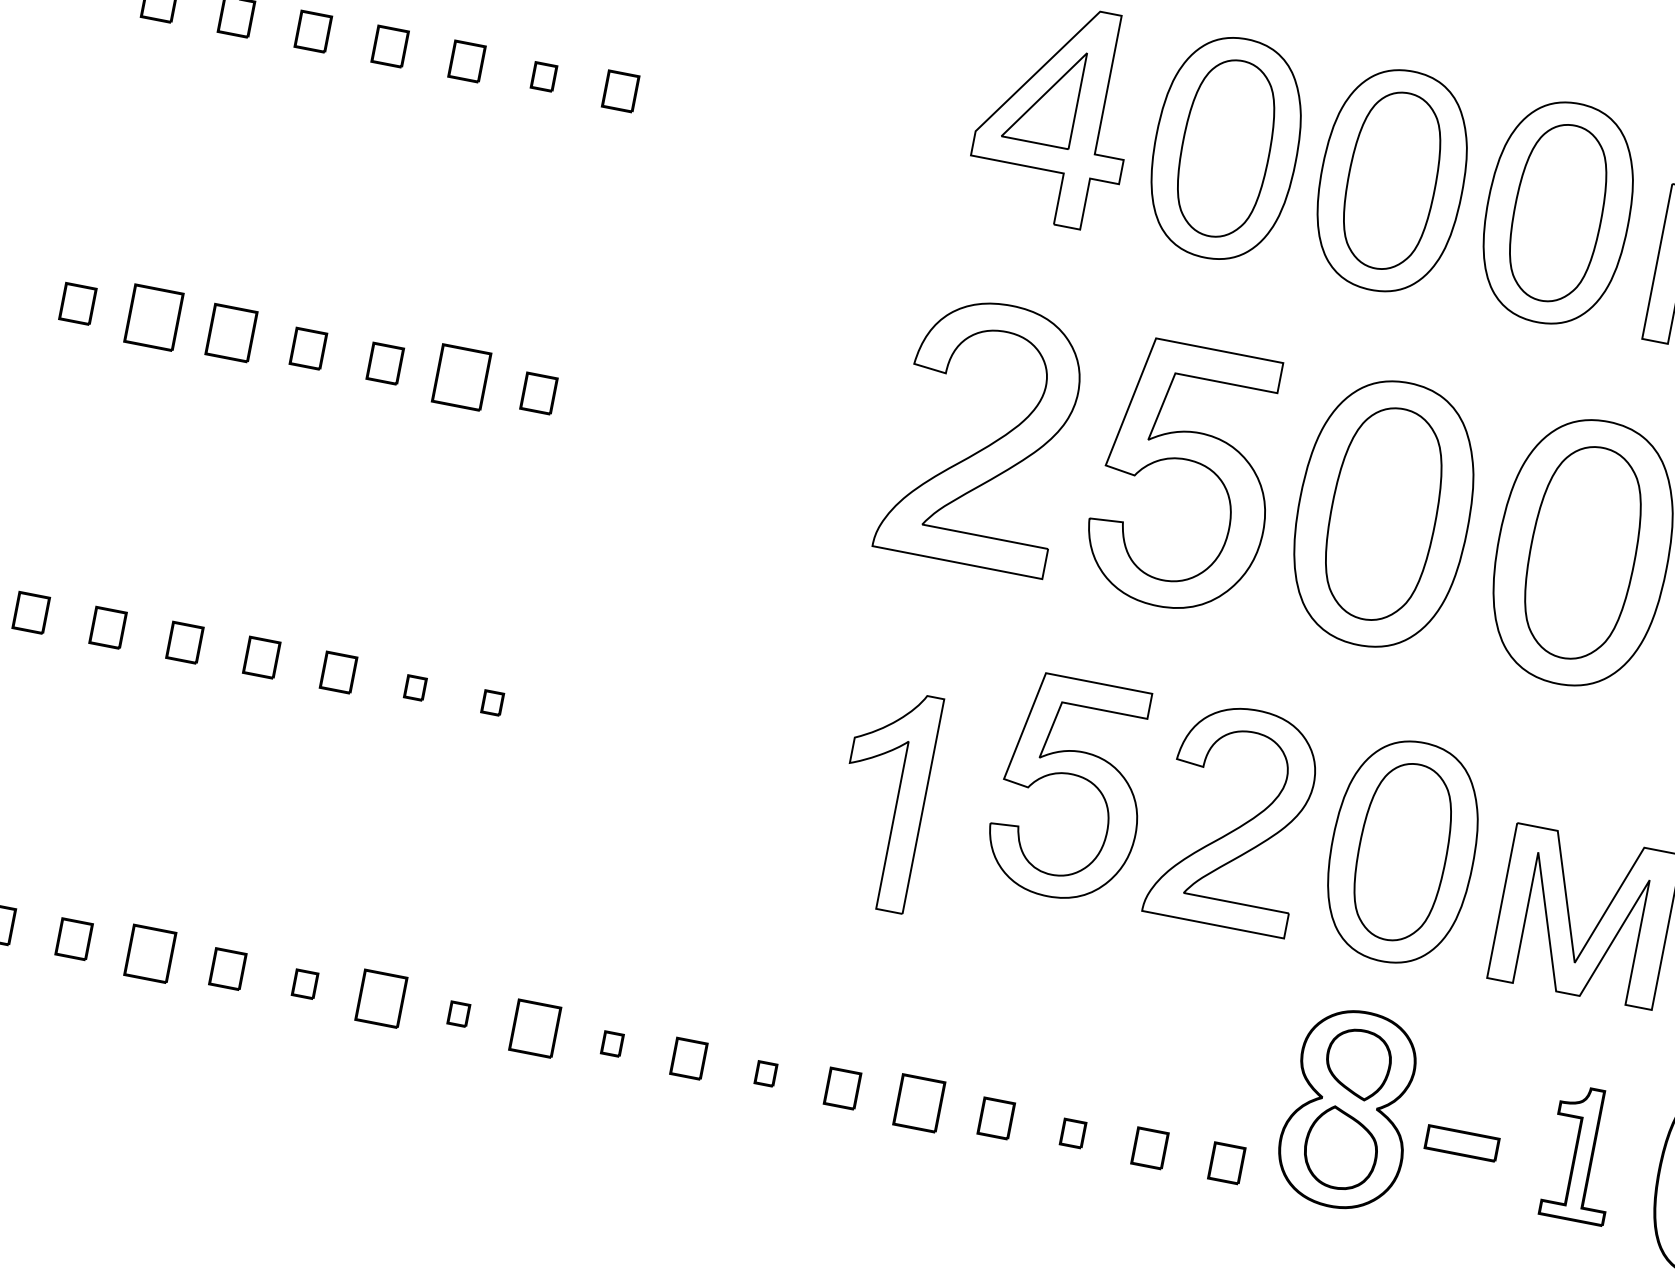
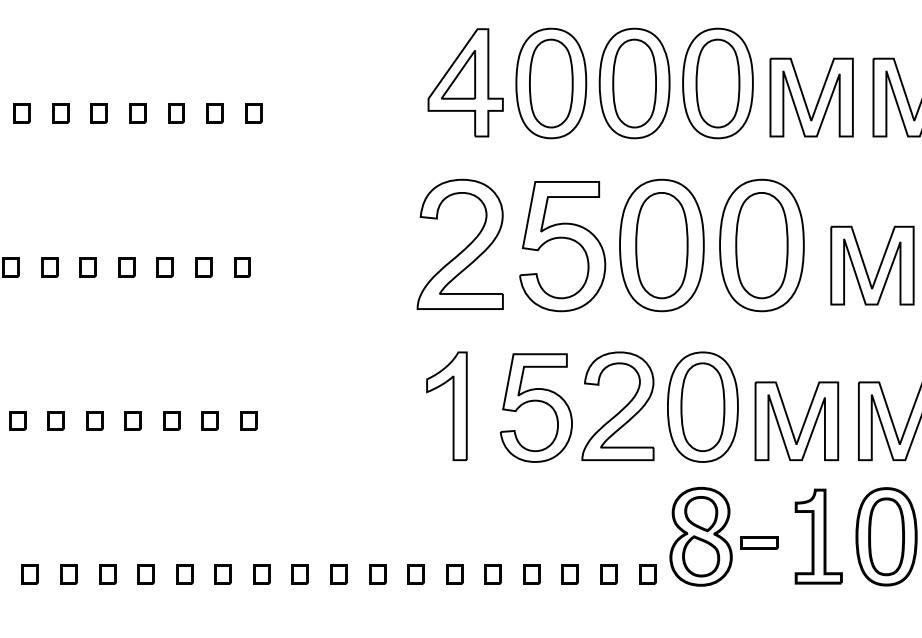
part: (543, 77) -> (214, 113), size x1.43
part: (155, 320) -> (49, 267), size x0.62
part: (230, 335) -> (87, 267), size x0.71
part: (461, 380) -> (203, 267), size x0.62
part: (414, 687) -> (209, 420), size x1.67
part: (492, 702) -> (248, 420), size x1.67
part: (882, 799) -> (446, 406), moved
part: (151, 954) -> (107, 574), size x0.71
part: (305, 984) -> (184, 574), size x1.43
part: (380, 999) -> (222, 574), size x0.71
part: (458, 1014) -> (261, 574), size x1.67
part: (534, 1029) -> (299, 574), size x0.71
part: (611, 1044) -> (338, 574), size x1.67
part: (765, 1074) -> (415, 574), size x1.67
part: (918, 1103) -> (492, 574), size x0.71
part: (1072, 1133) -> (569, 574), size x1.43
part: (1583, 1154) -> (818, 536), size x1.43

